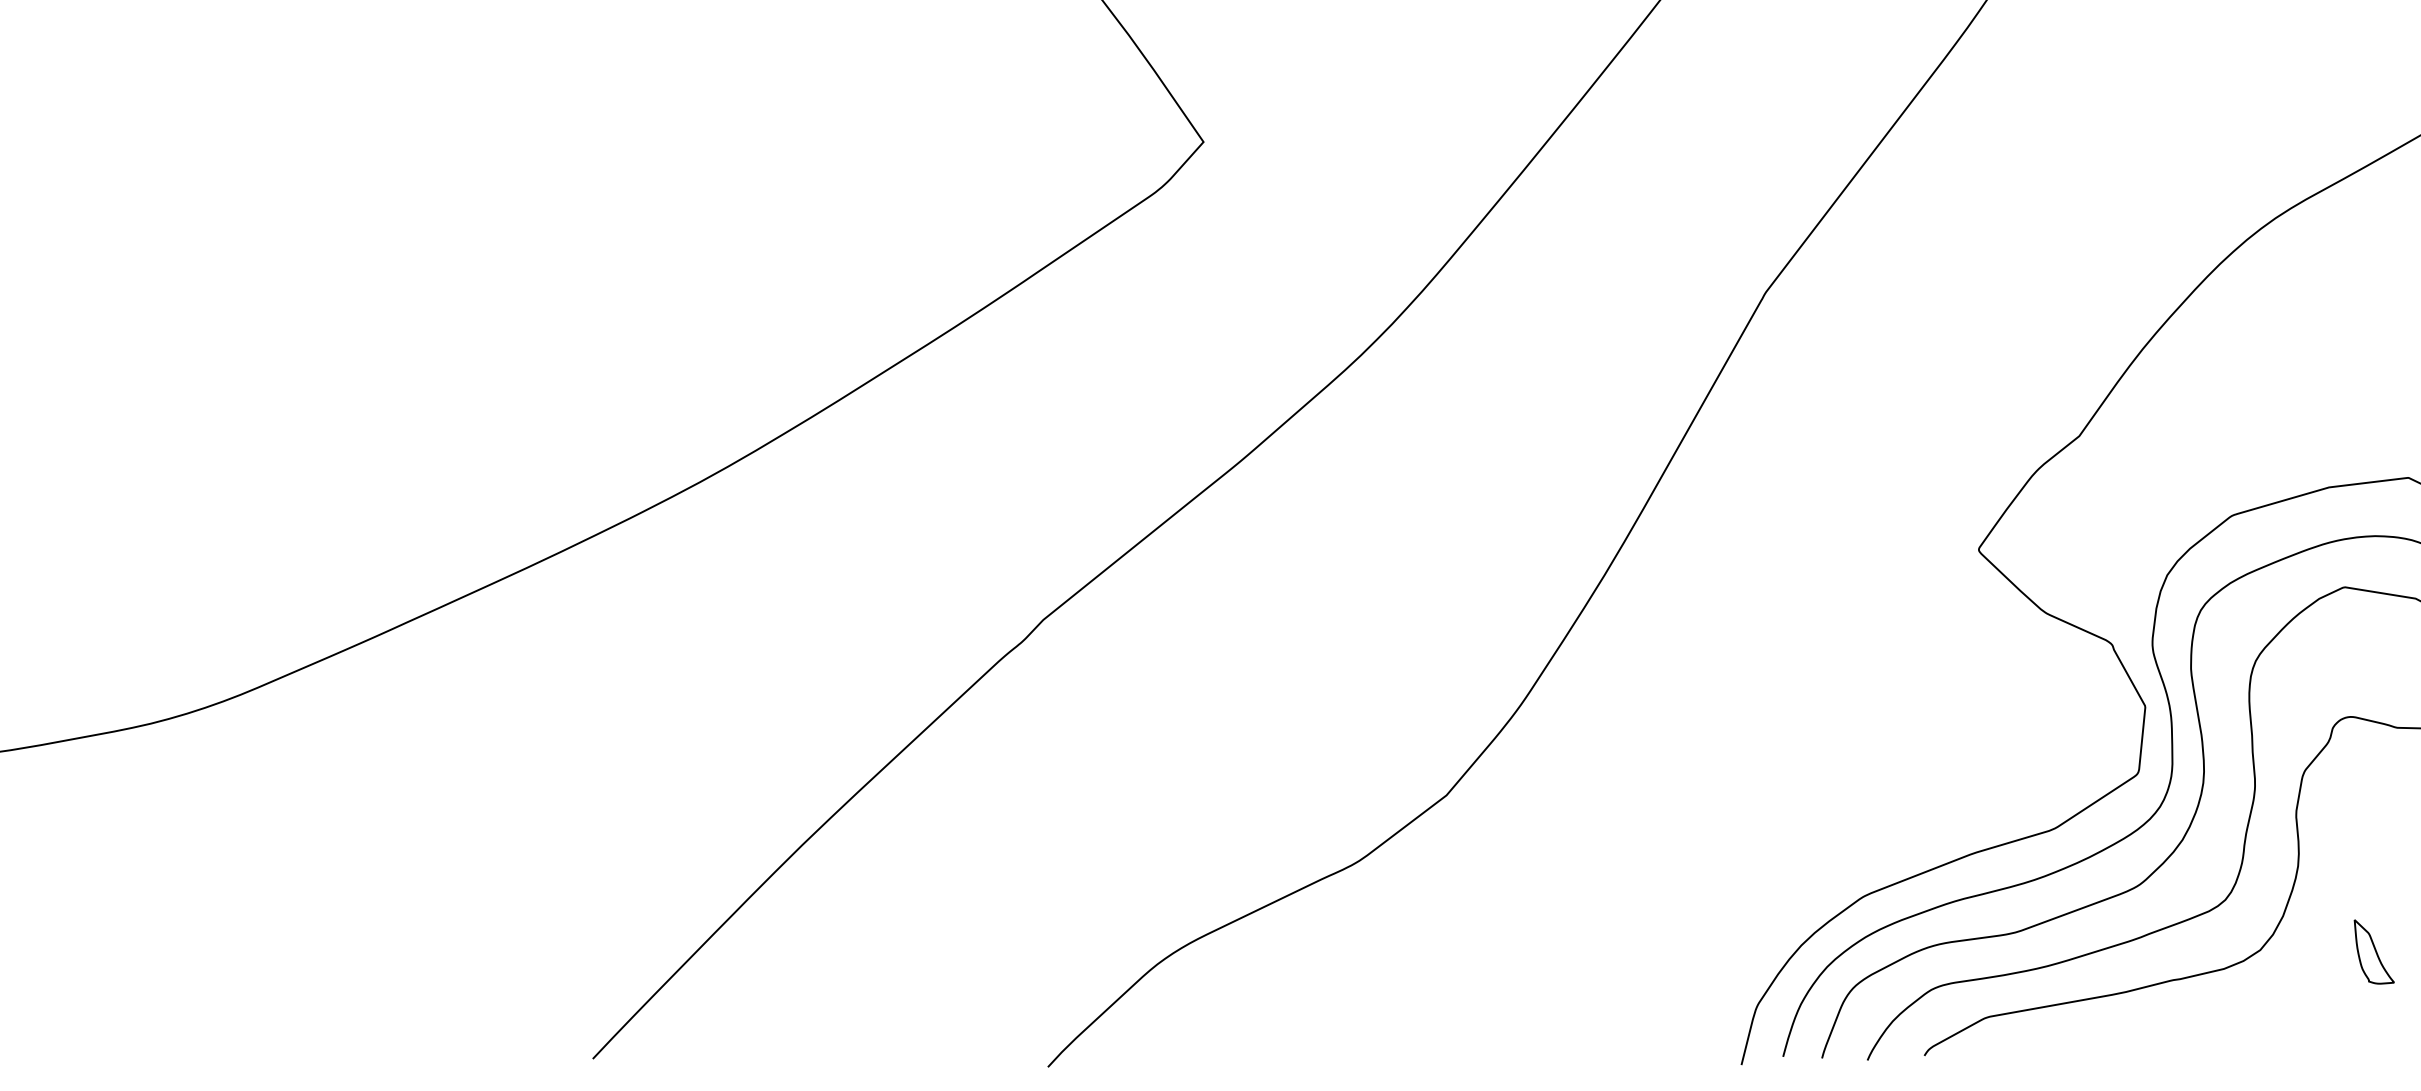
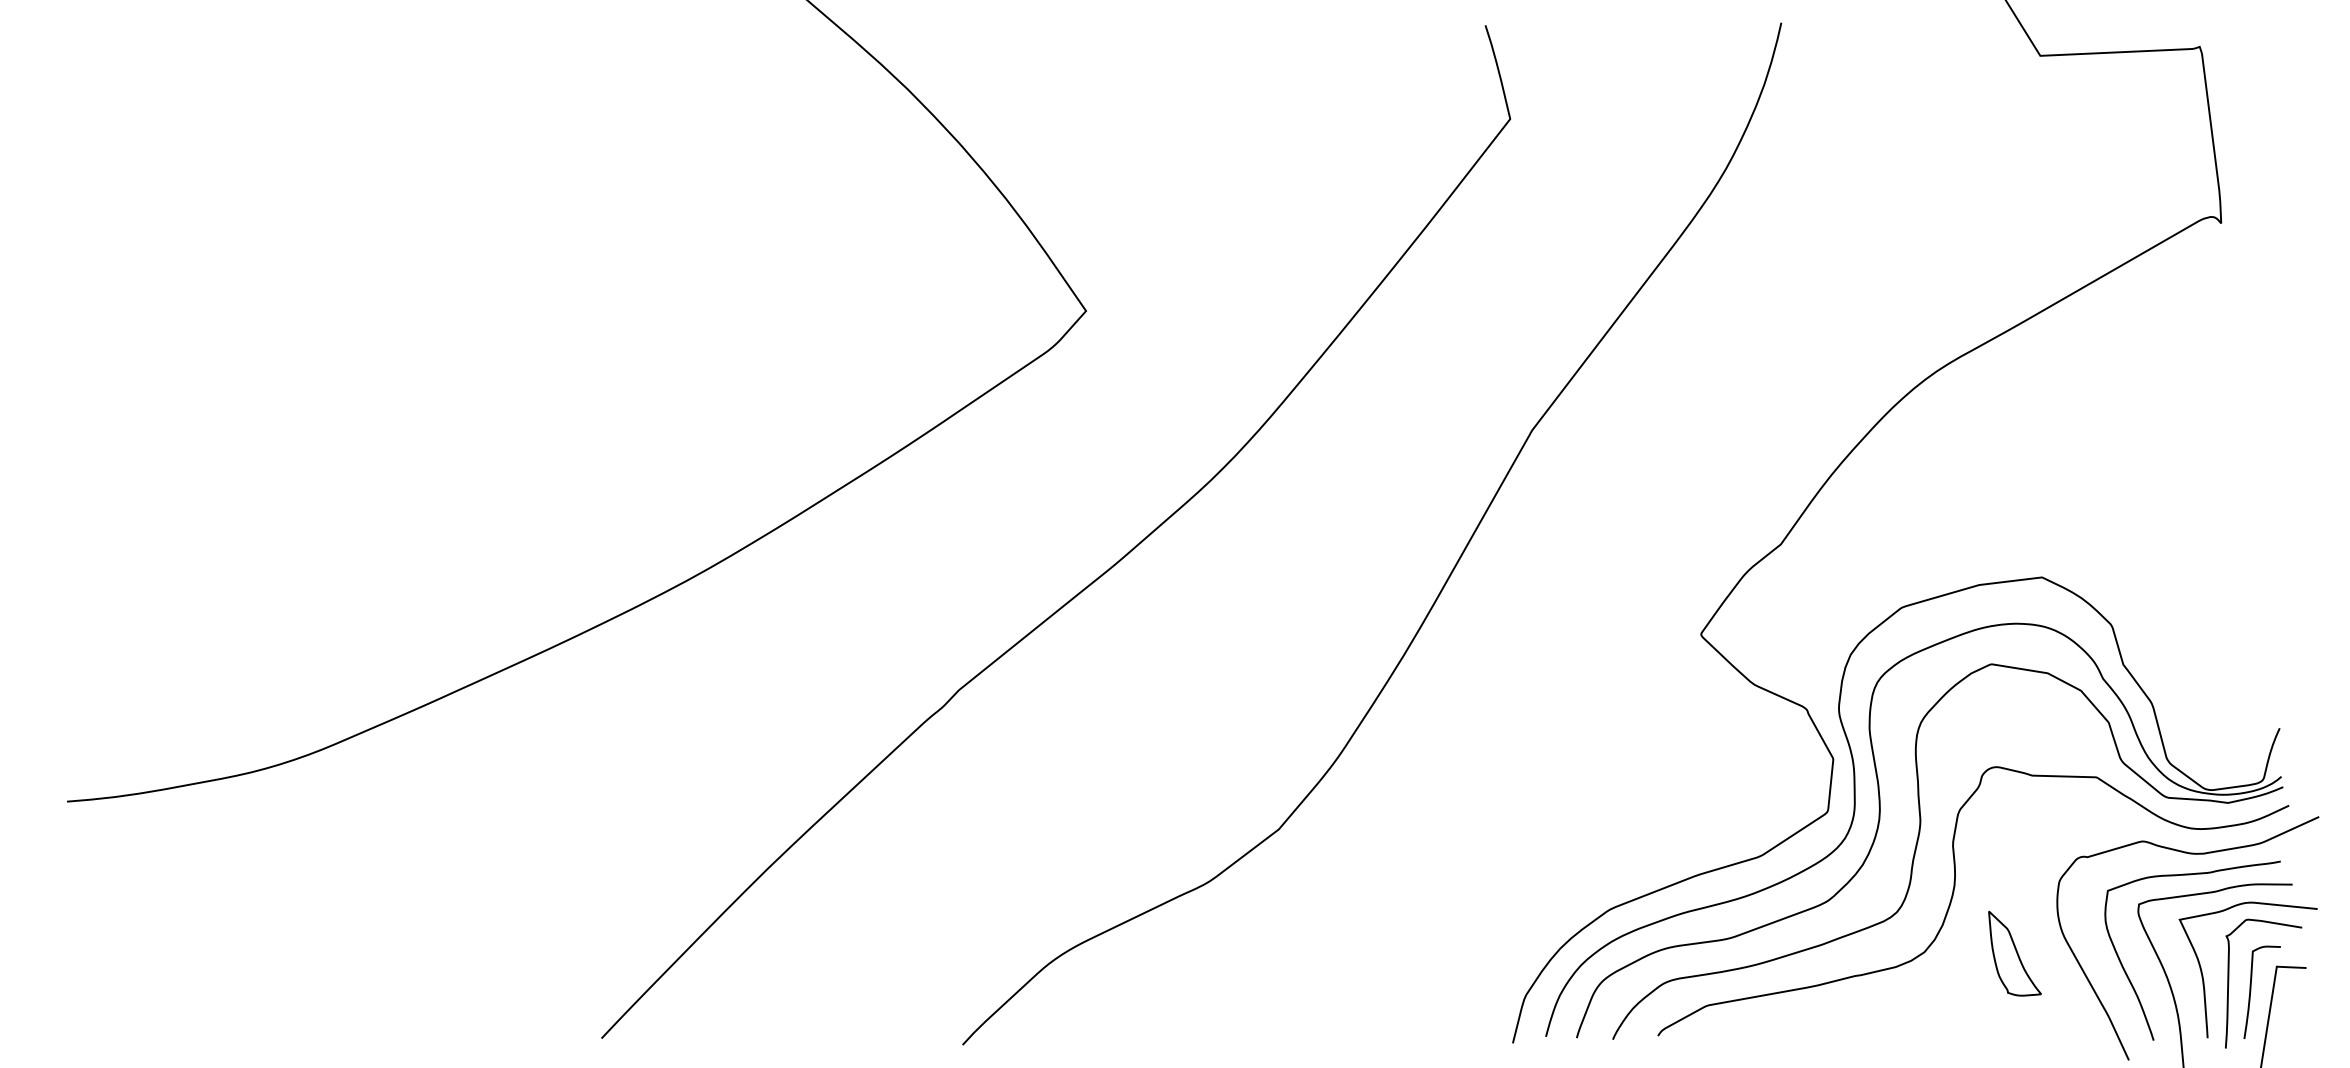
part: (2373, 951) -> (2014, 953), size x1.67

